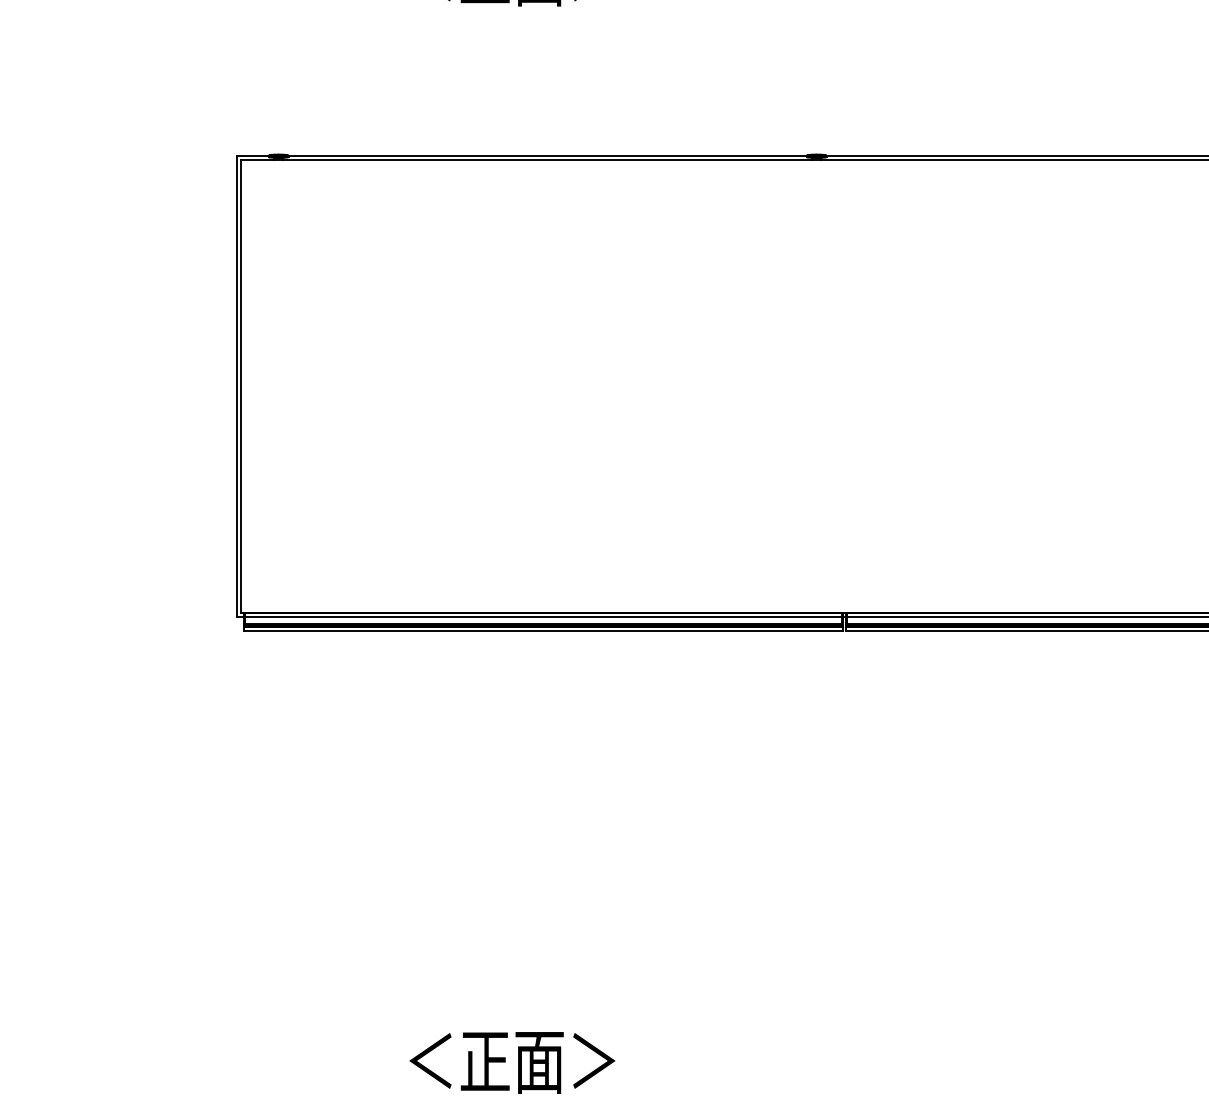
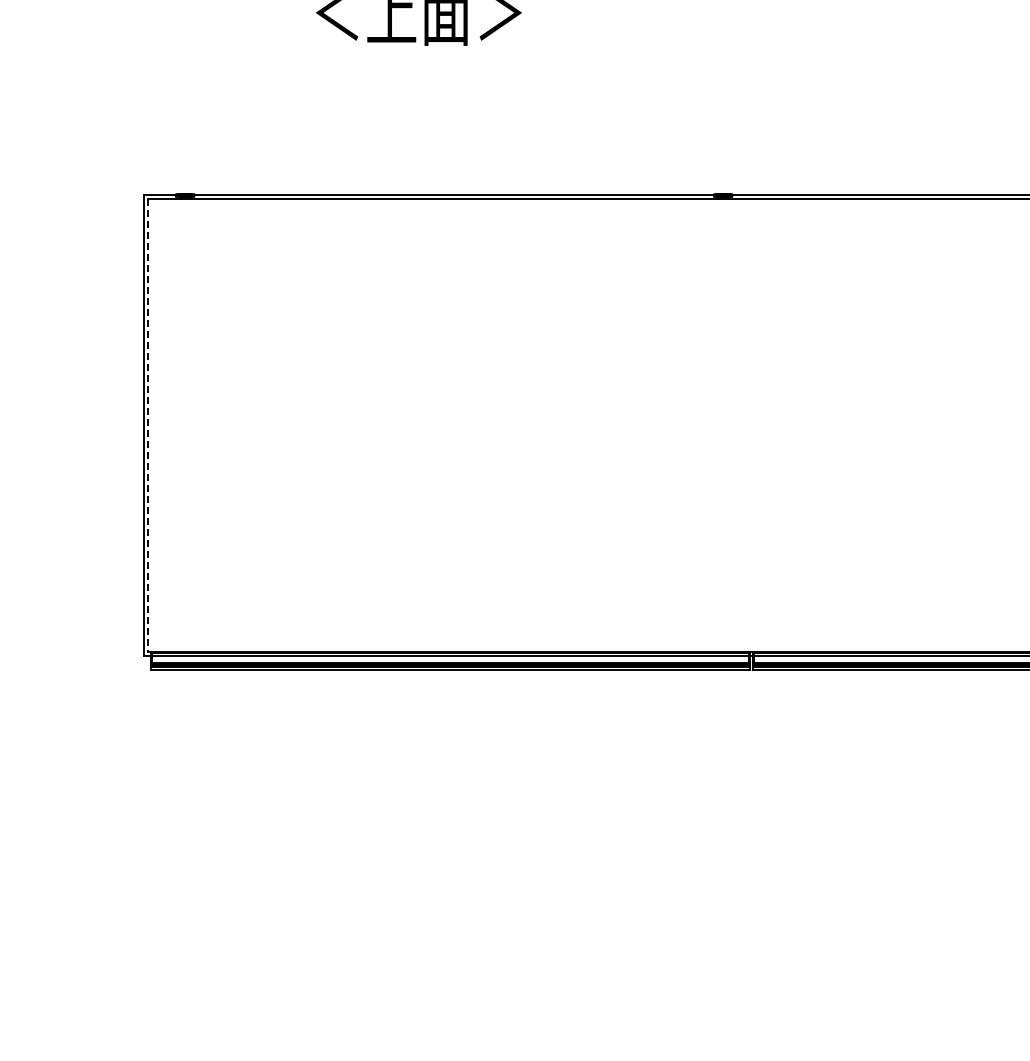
line: (241, 386) -> (148, 425), solid -> dashed

